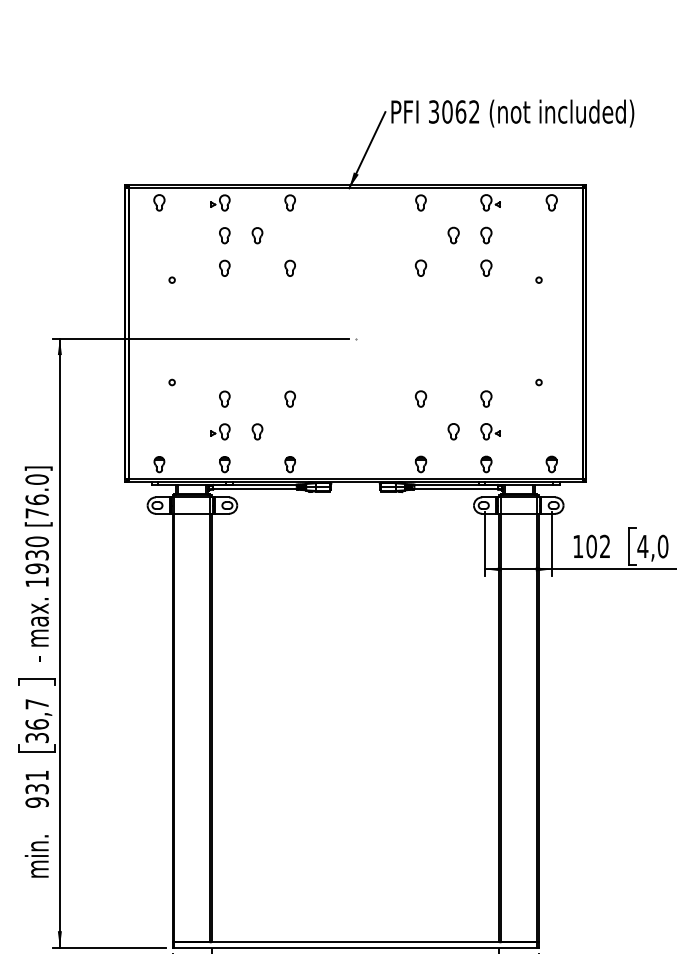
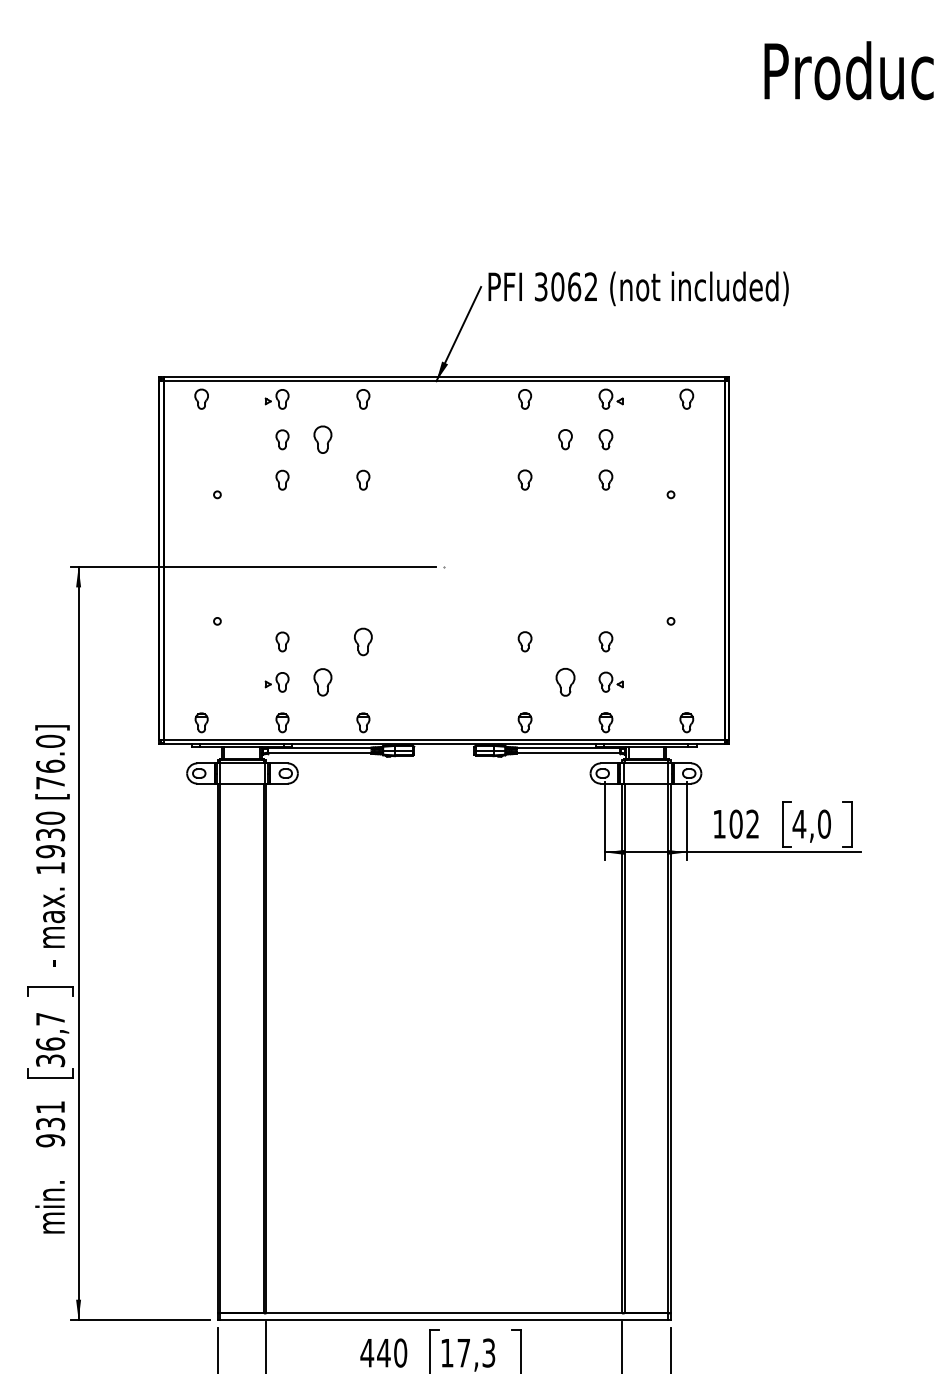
part: (257, 235) -> (322, 439), size x1.4
part: (290, 398) -> (363, 641), size x1.4
part: (257, 431) -> (322, 682), size x1.4
part: (453, 431) -> (565, 681), size x1.4

